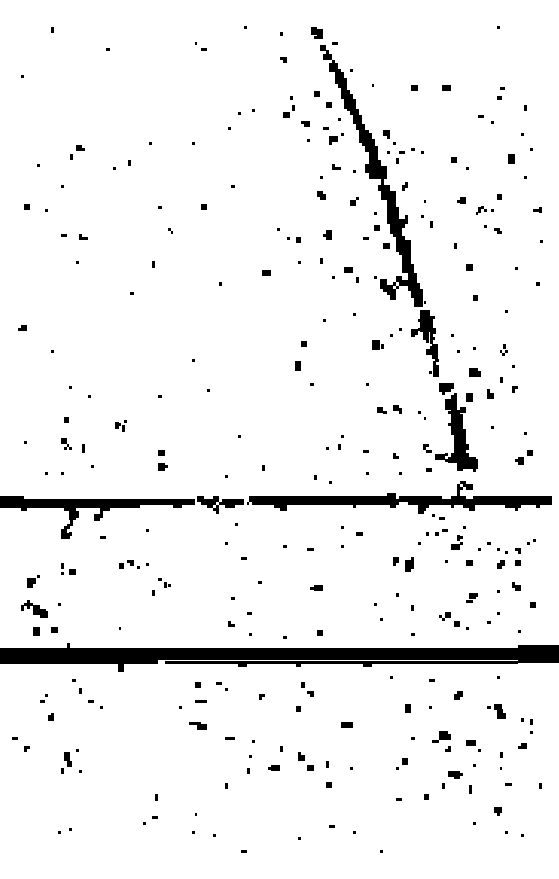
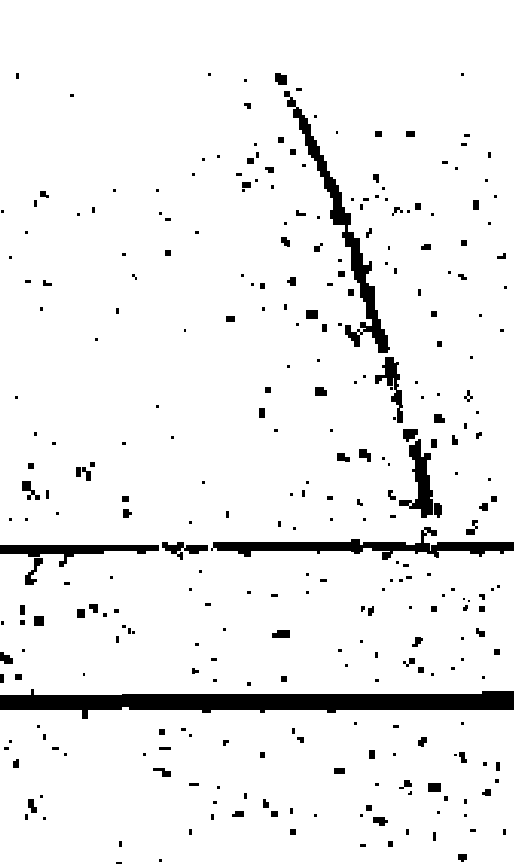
part: (200, 46) -> (164, 216), moved
part: (333, 135) -> (246, 181), moved
part: (389, 137) -> (378, 181), moved
part: (484, 210) -> (400, 210), moved
part: (351, 274) -> (315, 320), size x1.4
part: (377, 344) -> (320, 390), moved
part: (389, 409) -> (353, 455), size x1.4
part: (120, 425) -> (84, 471), size x1.6
part: (66, 443) -> (30, 489), size x1.6
part: (456, 542) -> (471, 526), moved
part: (502, 558) -> (466, 604), size x0.6
part: (133, 564) -> (97, 610), size x1.4
part: (403, 564) -> (367, 610), size x0.6
part: (68, 568) -> (32, 614), size x1.6
part: (316, 587) -> (280, 633), size x1.4
part: (471, 597) -> (416, 641), moved
part: (307, 689) -> (297, 735), moved
part: (496, 711) -> (460, 757), size x0.7
line: (346, 724) -> (338, 770), moved
part: (526, 725) -> (490, 771), size x1.4
part: (441, 741) -> (405, 787), size x0.7
part: (473, 745) -> (437, 791), size x1.4
part: (455, 774) -> (380, 820), moved

